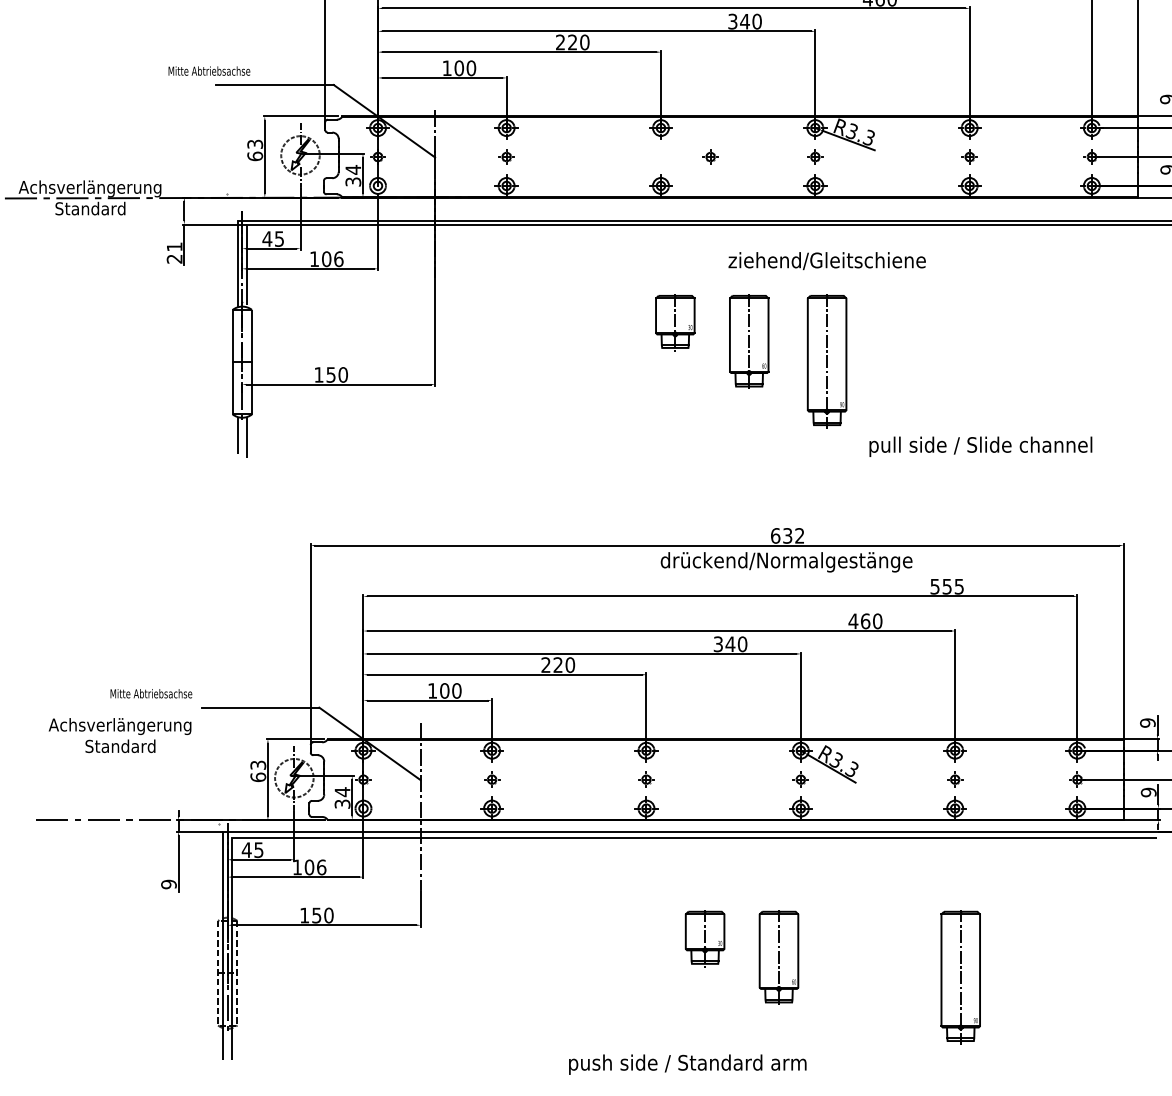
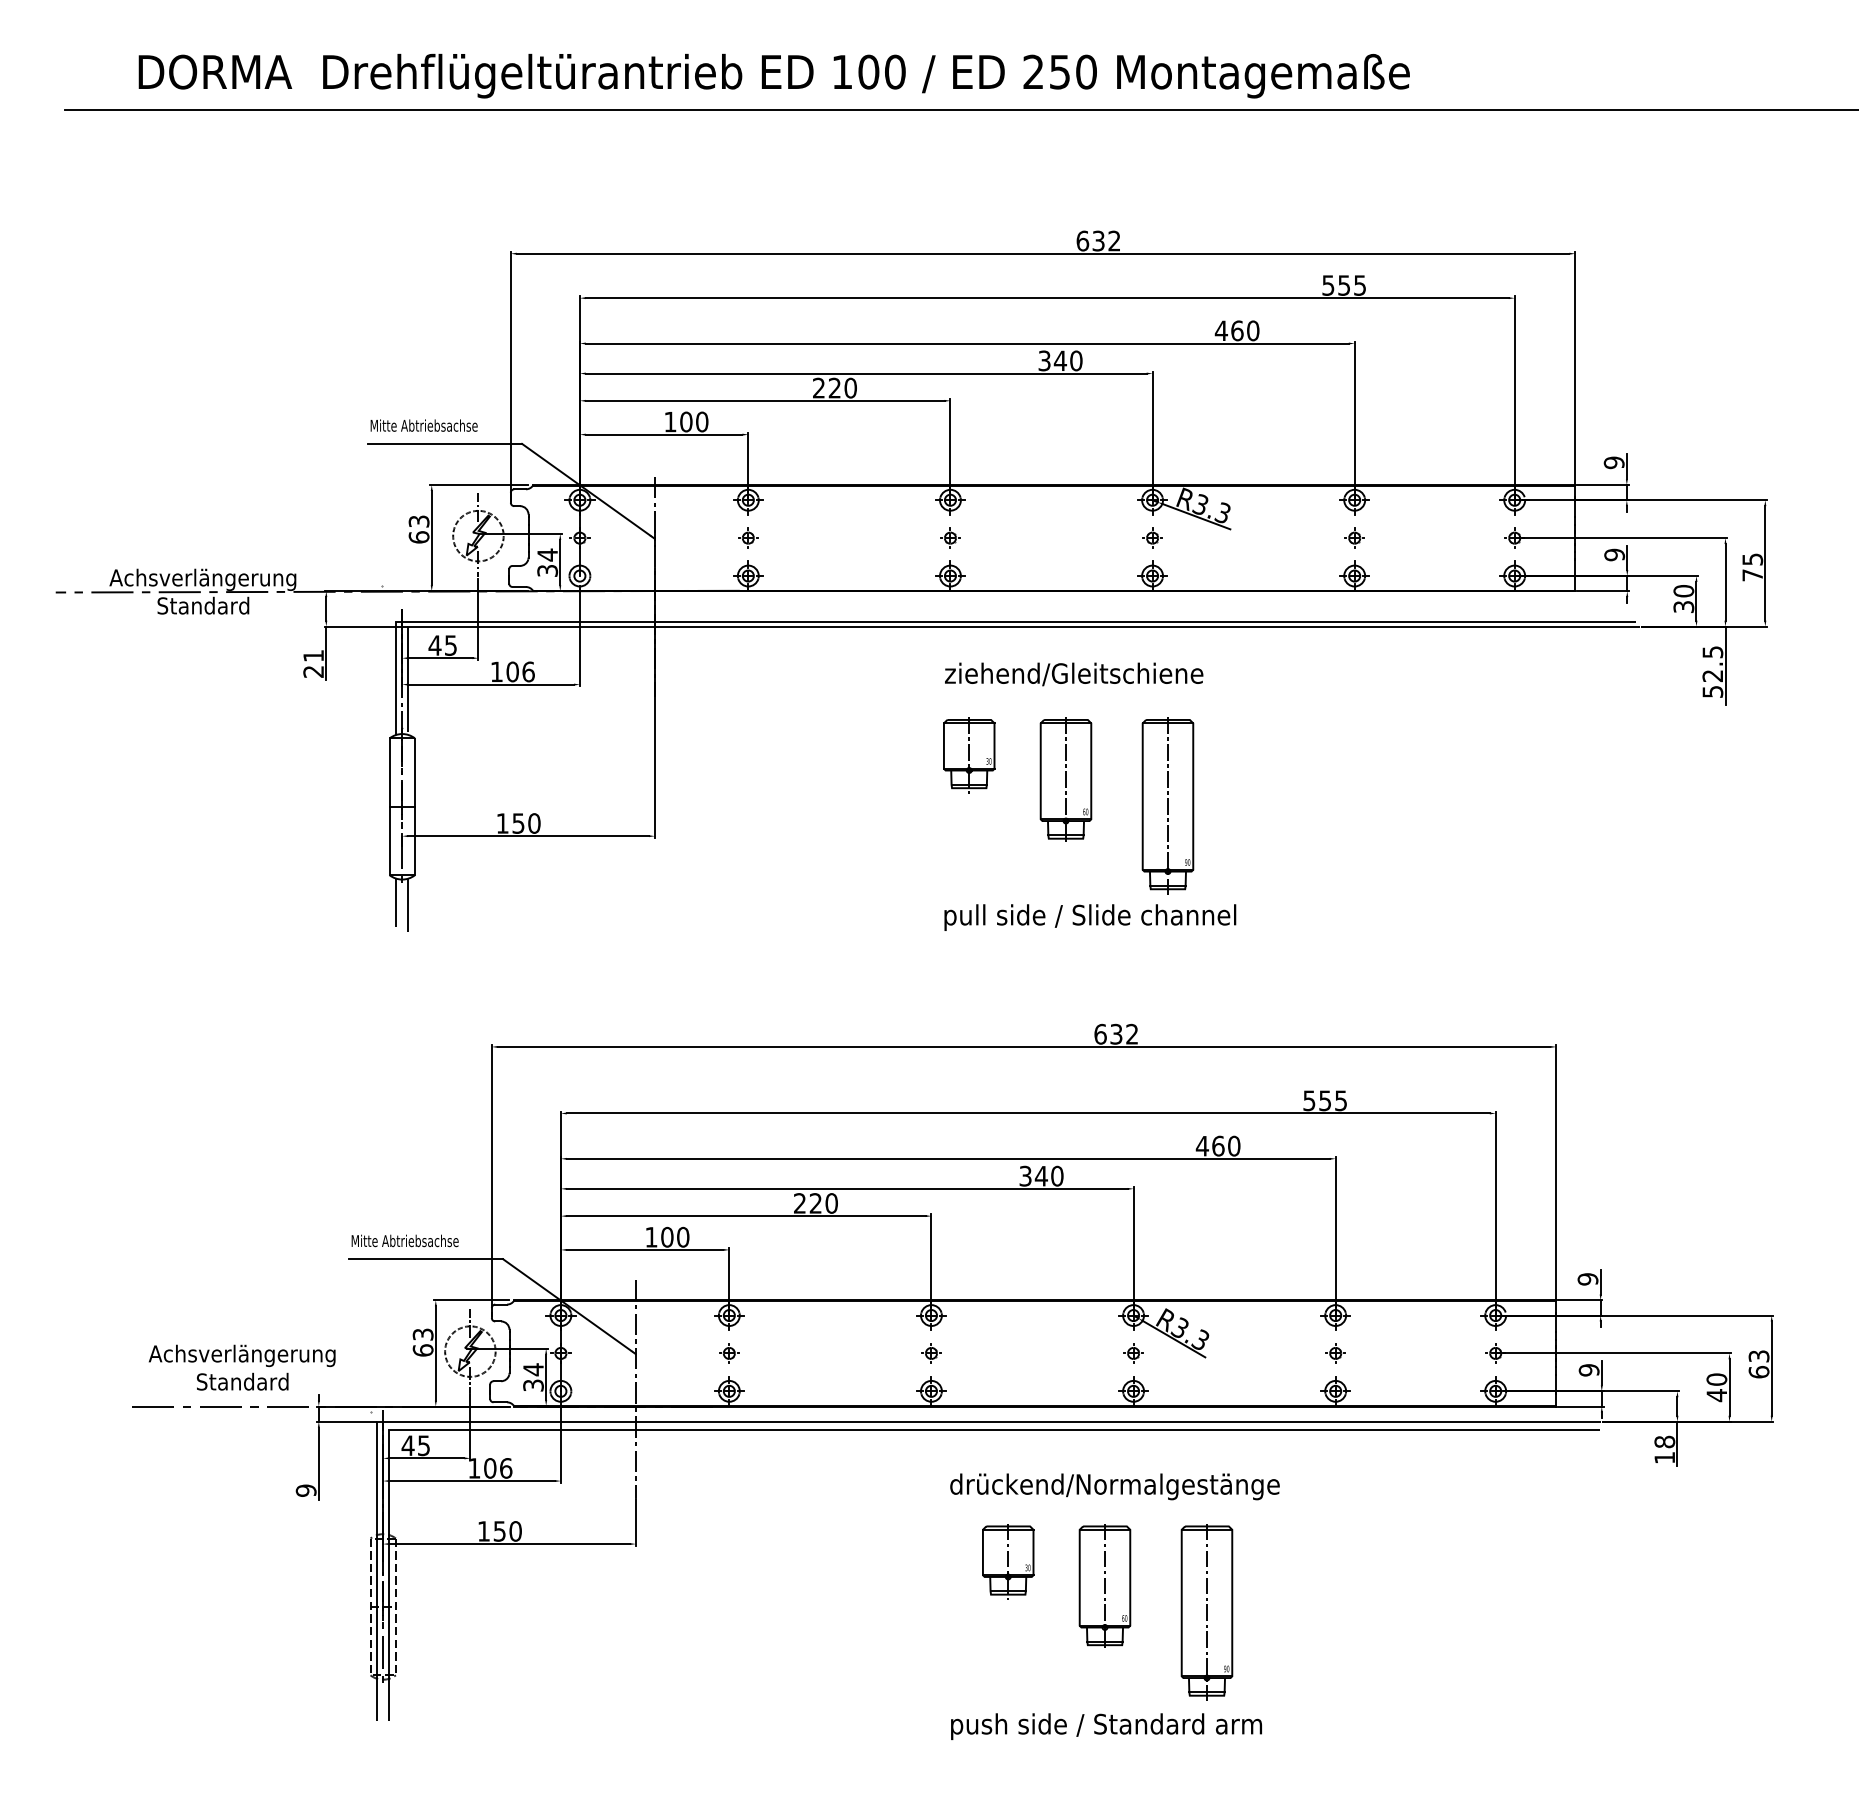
text: (208, 70) -> (423, 425), moved
part: (710, 156) -> (950, 537), moved
text: (827, 261) -> (1074, 674), moved
text: (981, 446) -> (1090, 917), moved
text: (786, 562) -> (1114, 1486), moved
text: (150, 693) -> (404, 1240), moved
text: (119, 735) -> (241, 1367), moved
part: (960, 977) -> (1206, 1612), moved
text: (687, 1064) -> (1106, 1726), moved

